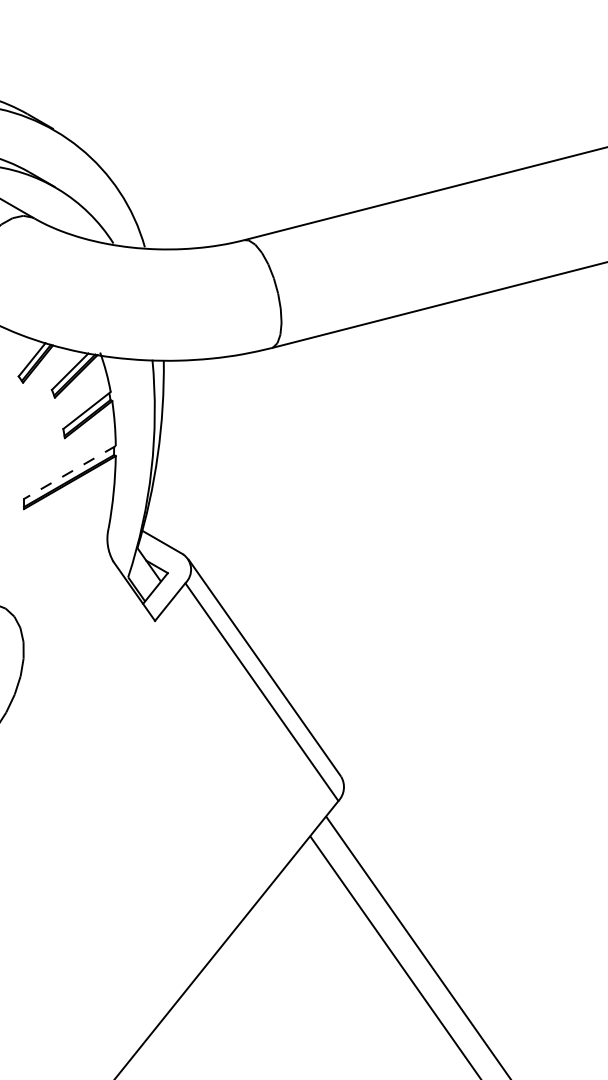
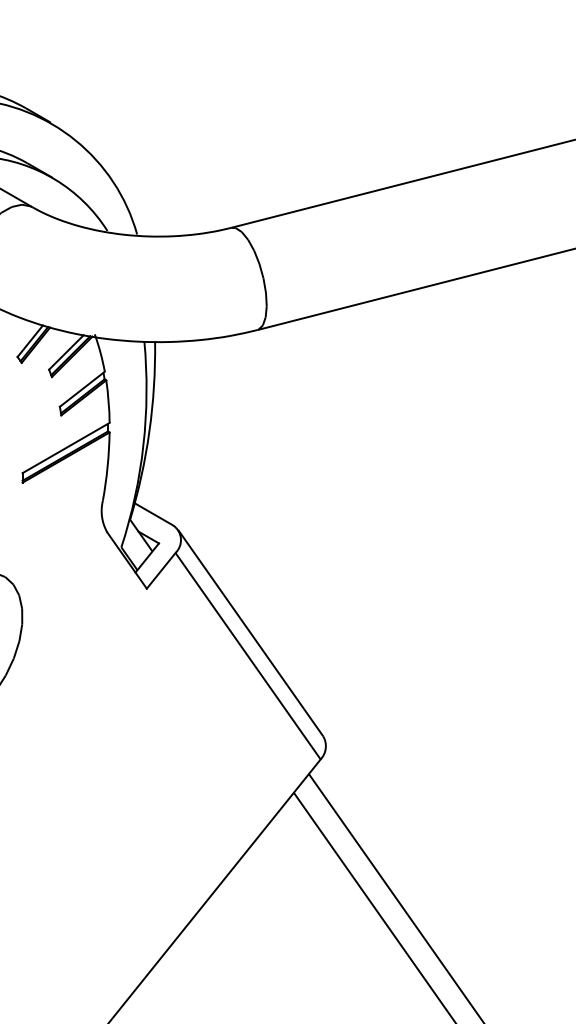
line: (69, 473) -> (65, 448), dashed -> solid

